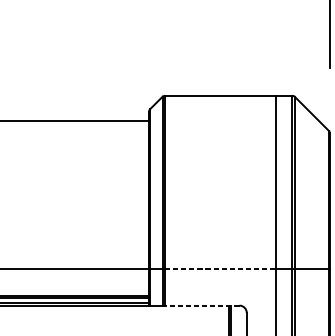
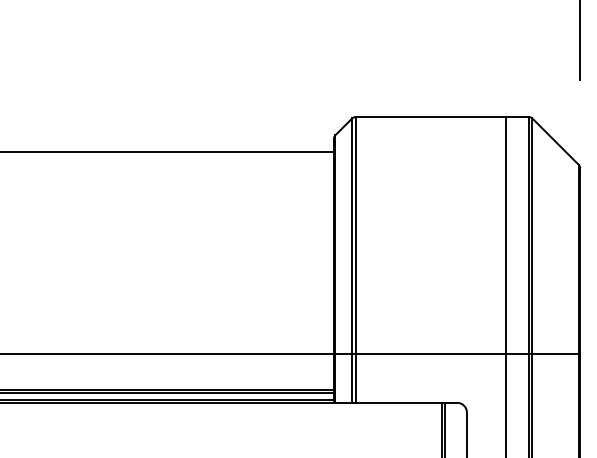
line: (220, 269) -> (431, 353), dashed -> solid
line: (202, 305) -> (406, 402), dashed -> solid

